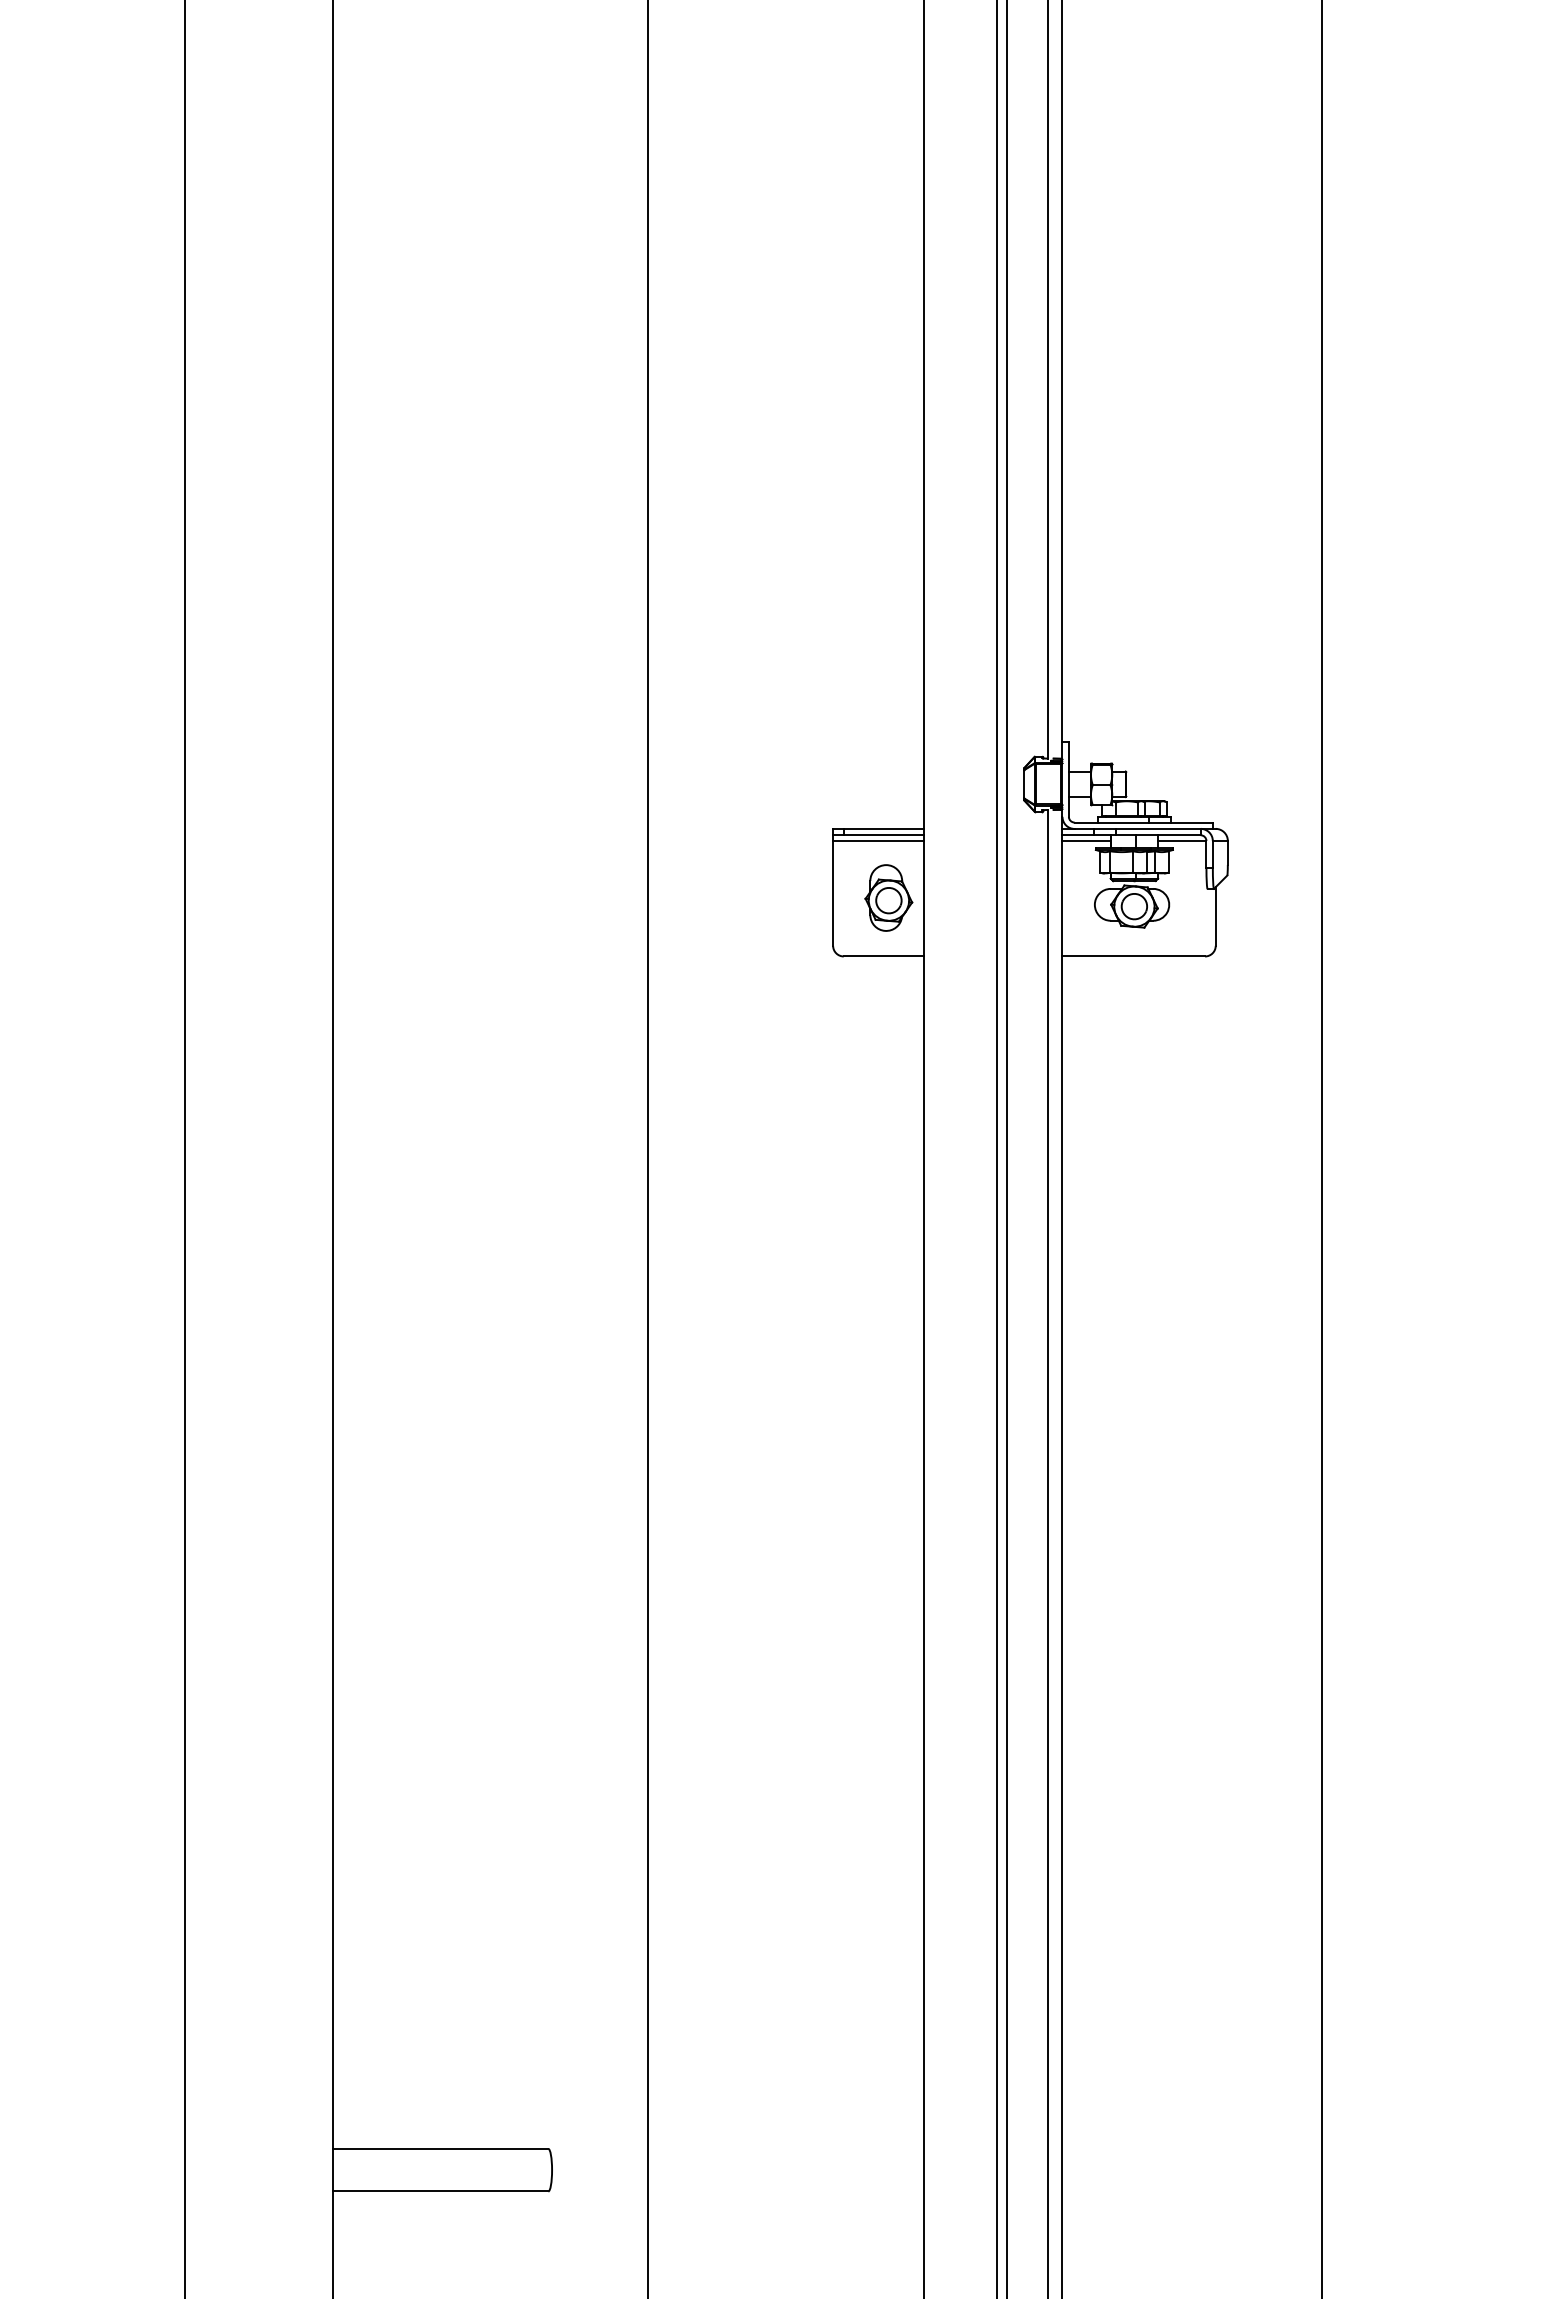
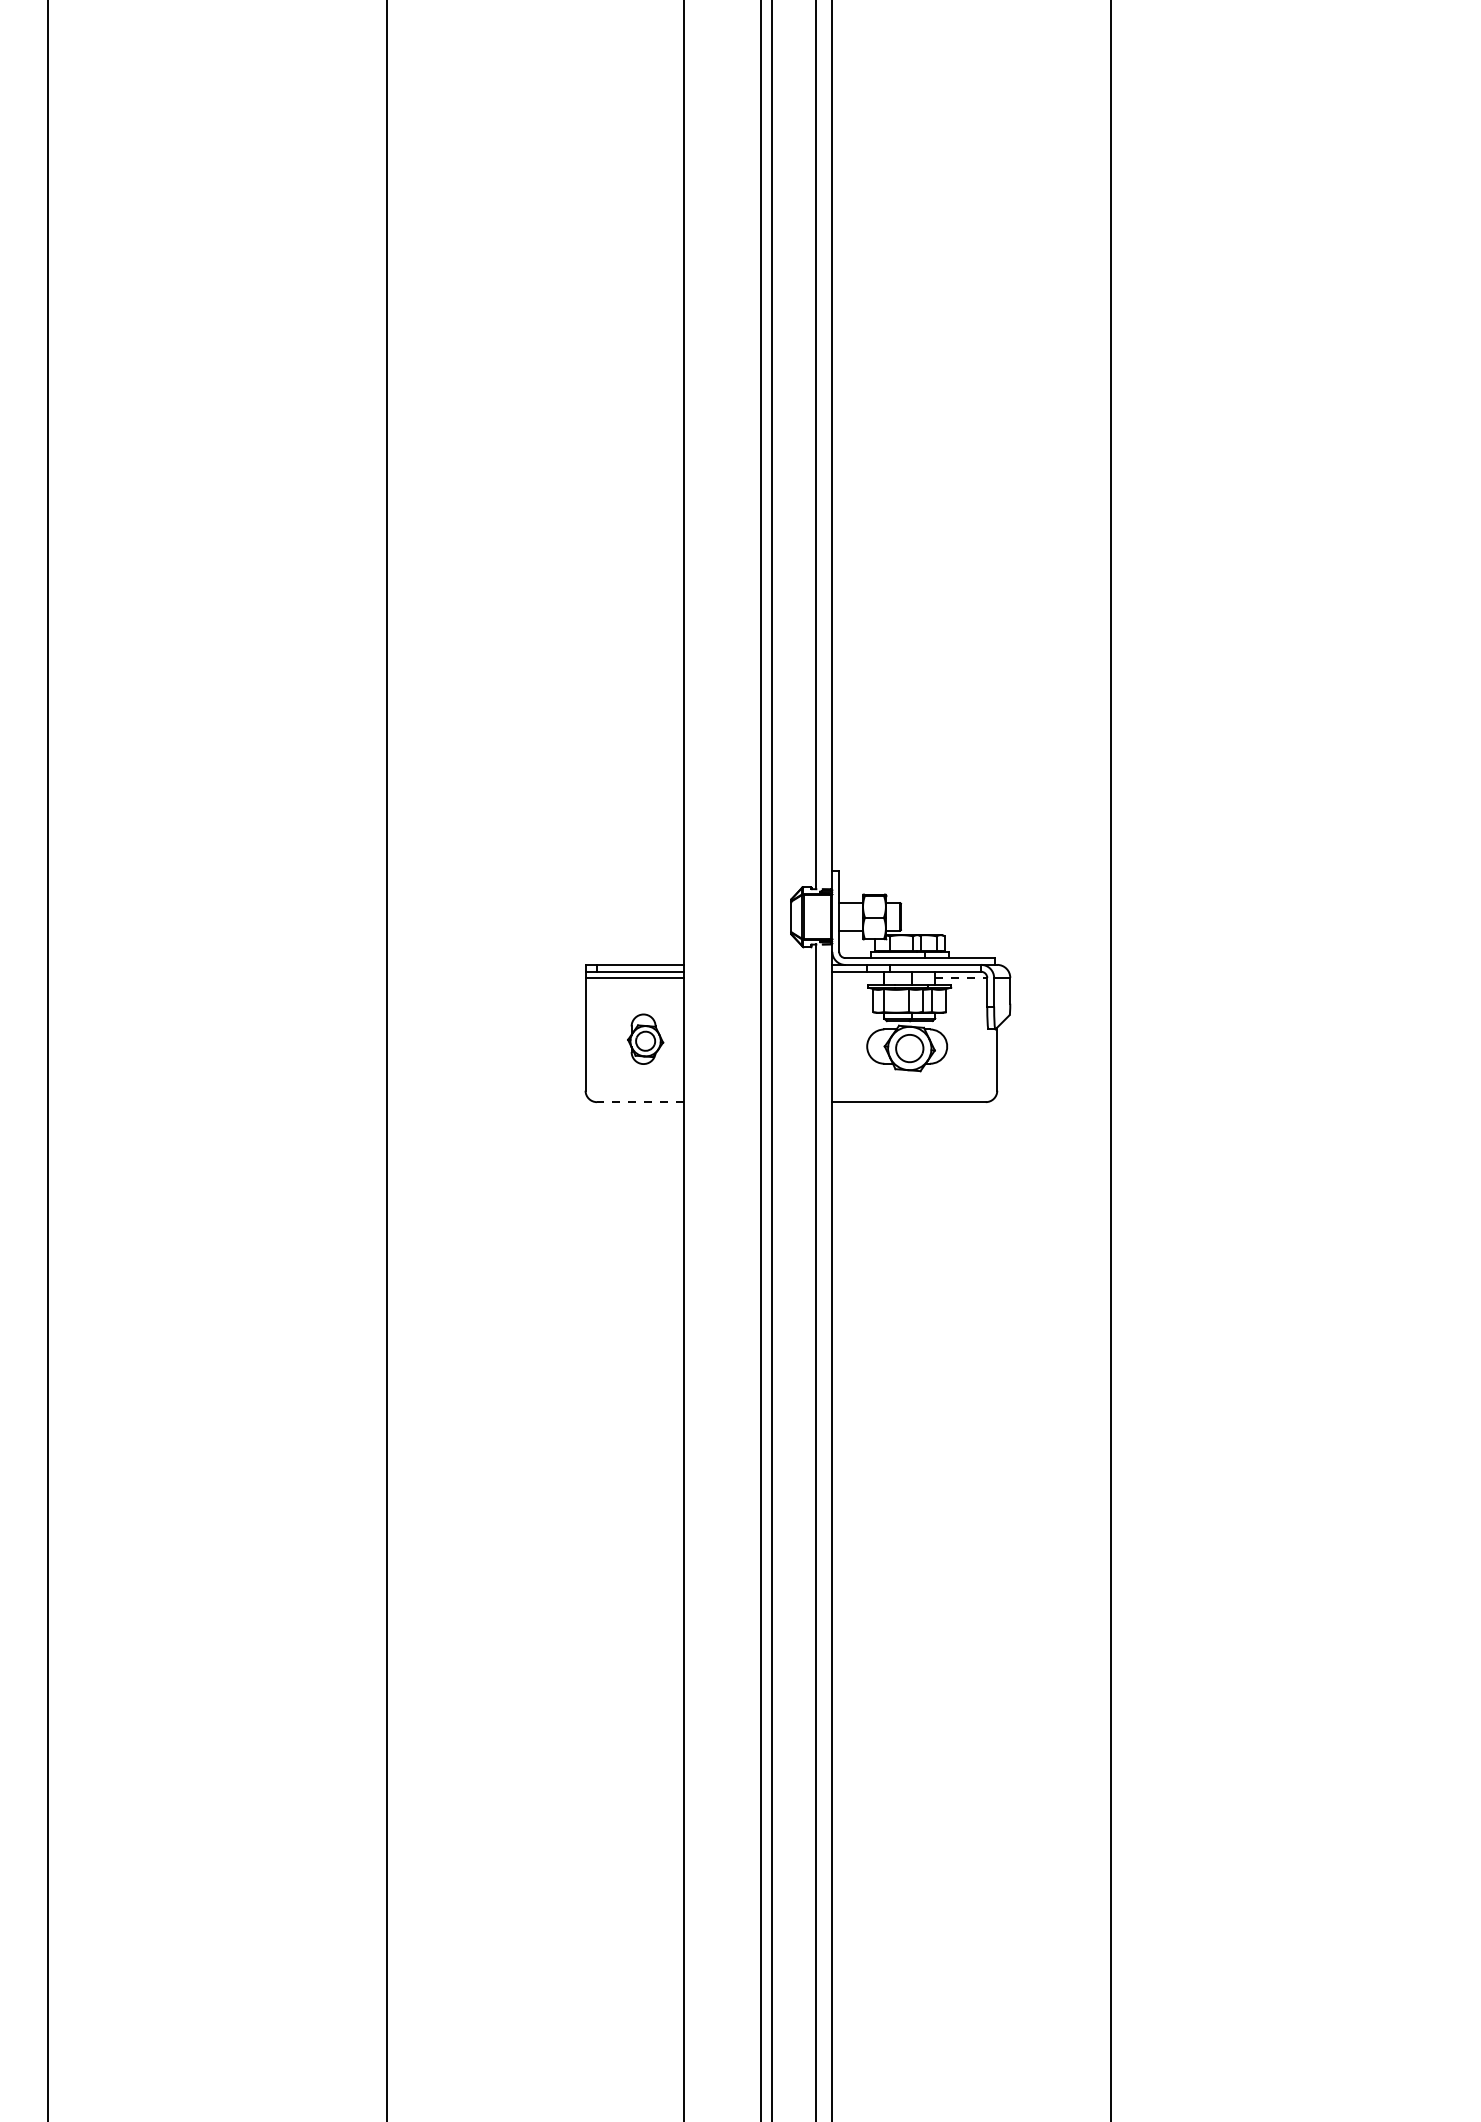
line: (1086, 841) -> (858, 978), removed
line: (1182, 841) -> (961, 978), solid -> dashed
part: (888, 897) -> (645, 1038), size x0.7
line: (883, 956) -> (639, 1102), solid -> dashed

